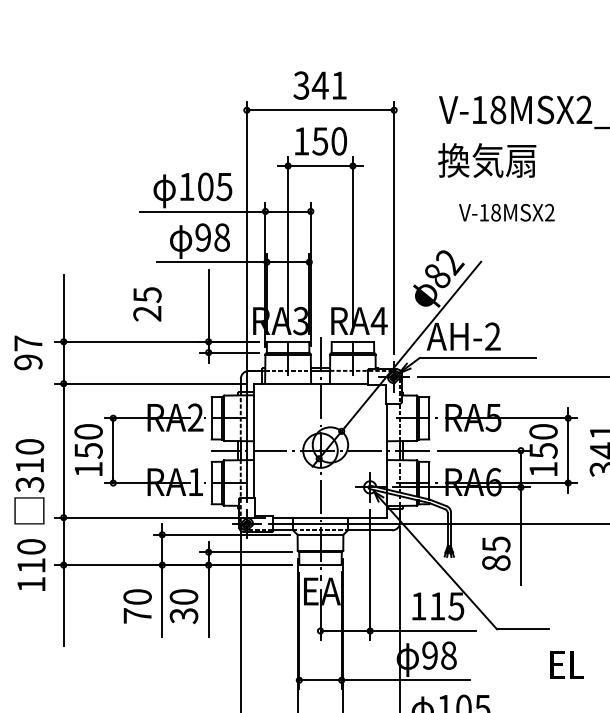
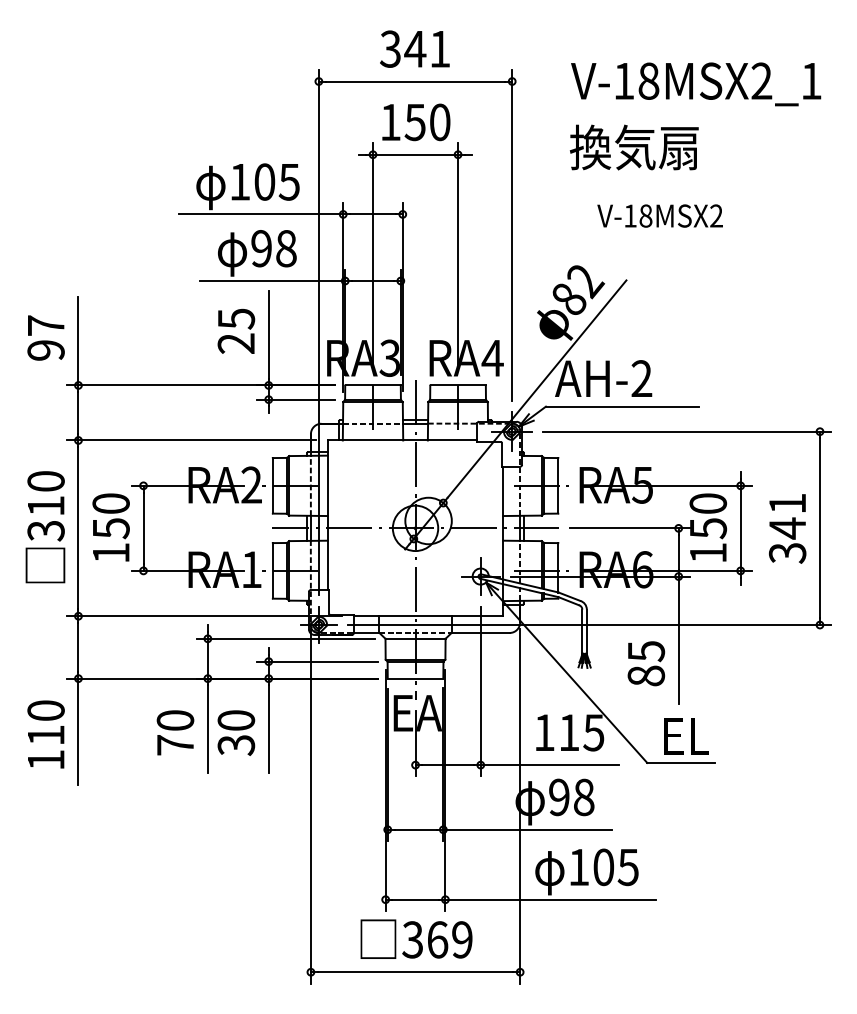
text: (147, 303) -> (236, 330), moved
text: (27, 352) -> (45, 337), moved
text: (29, 481) -> (45, 527), moved
text: (30, 565) -> (45, 734), moved
text: (567, 664) -> (686, 736), moved

